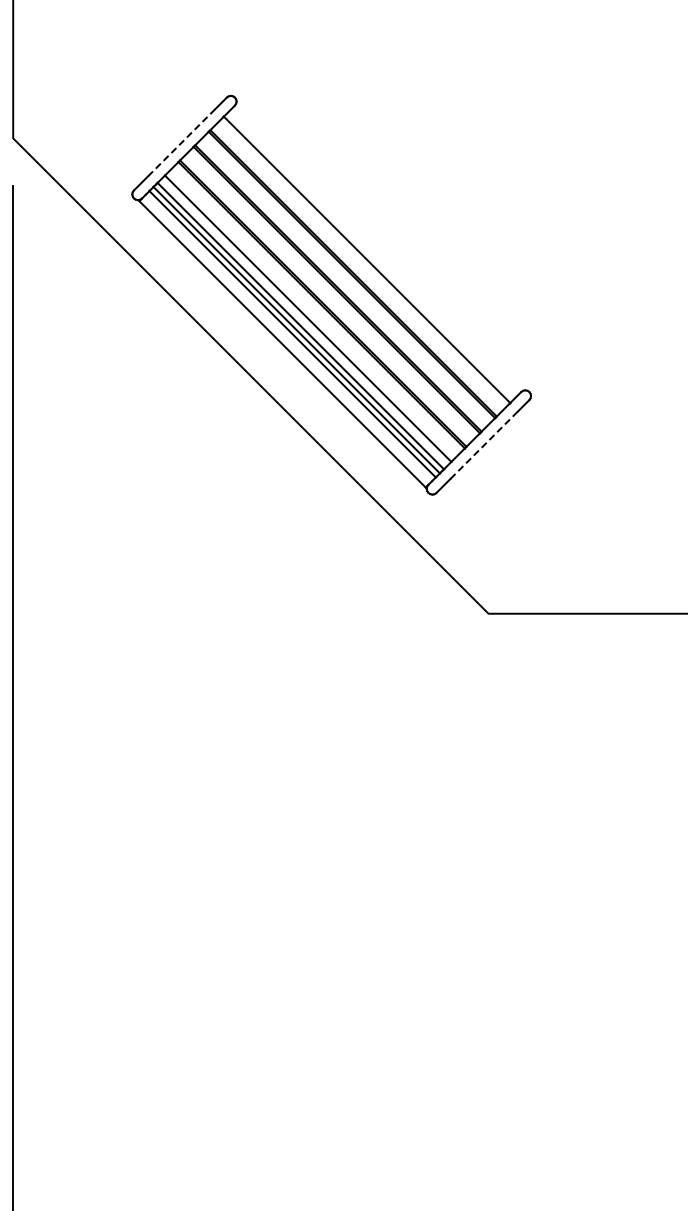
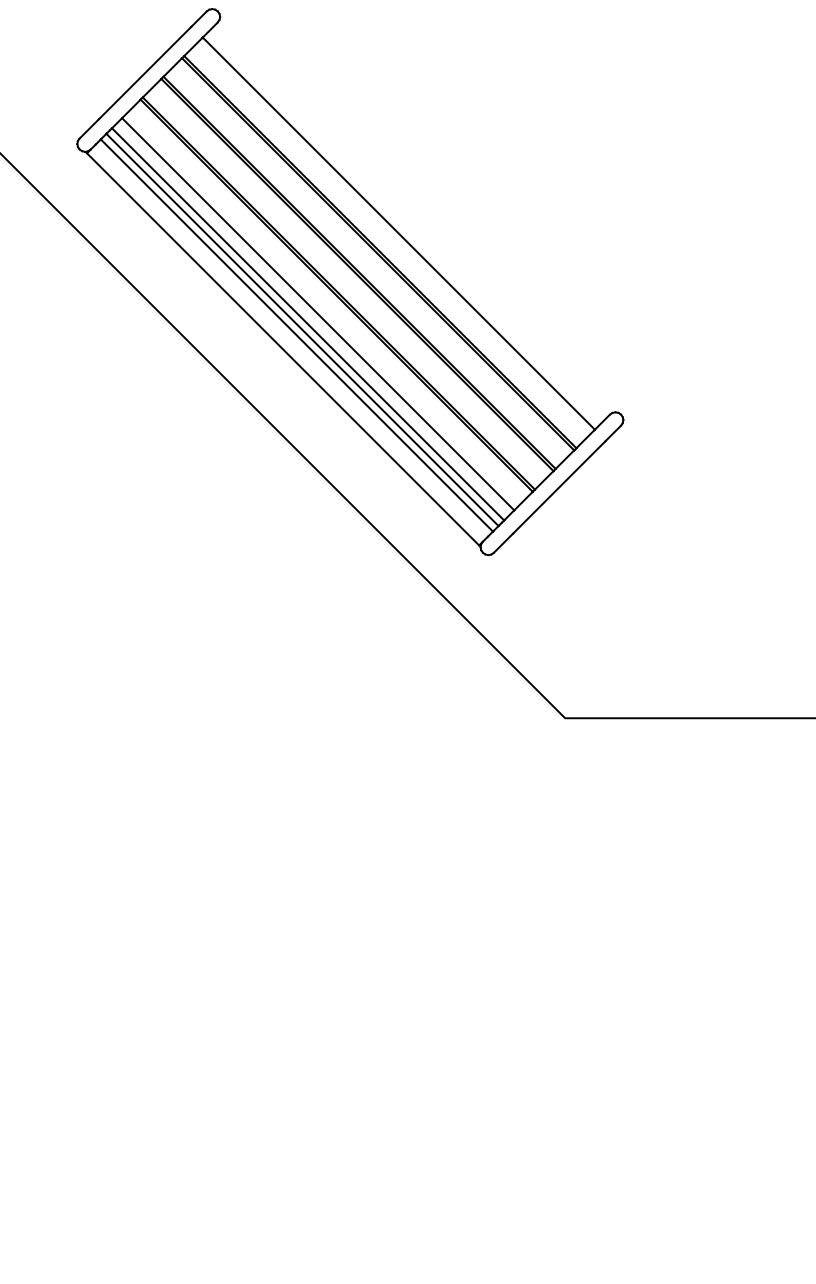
line: (181, 142) -> (144, 72), dashed -> solid
line: (484, 445) -> (559, 487), dashed -> solid

